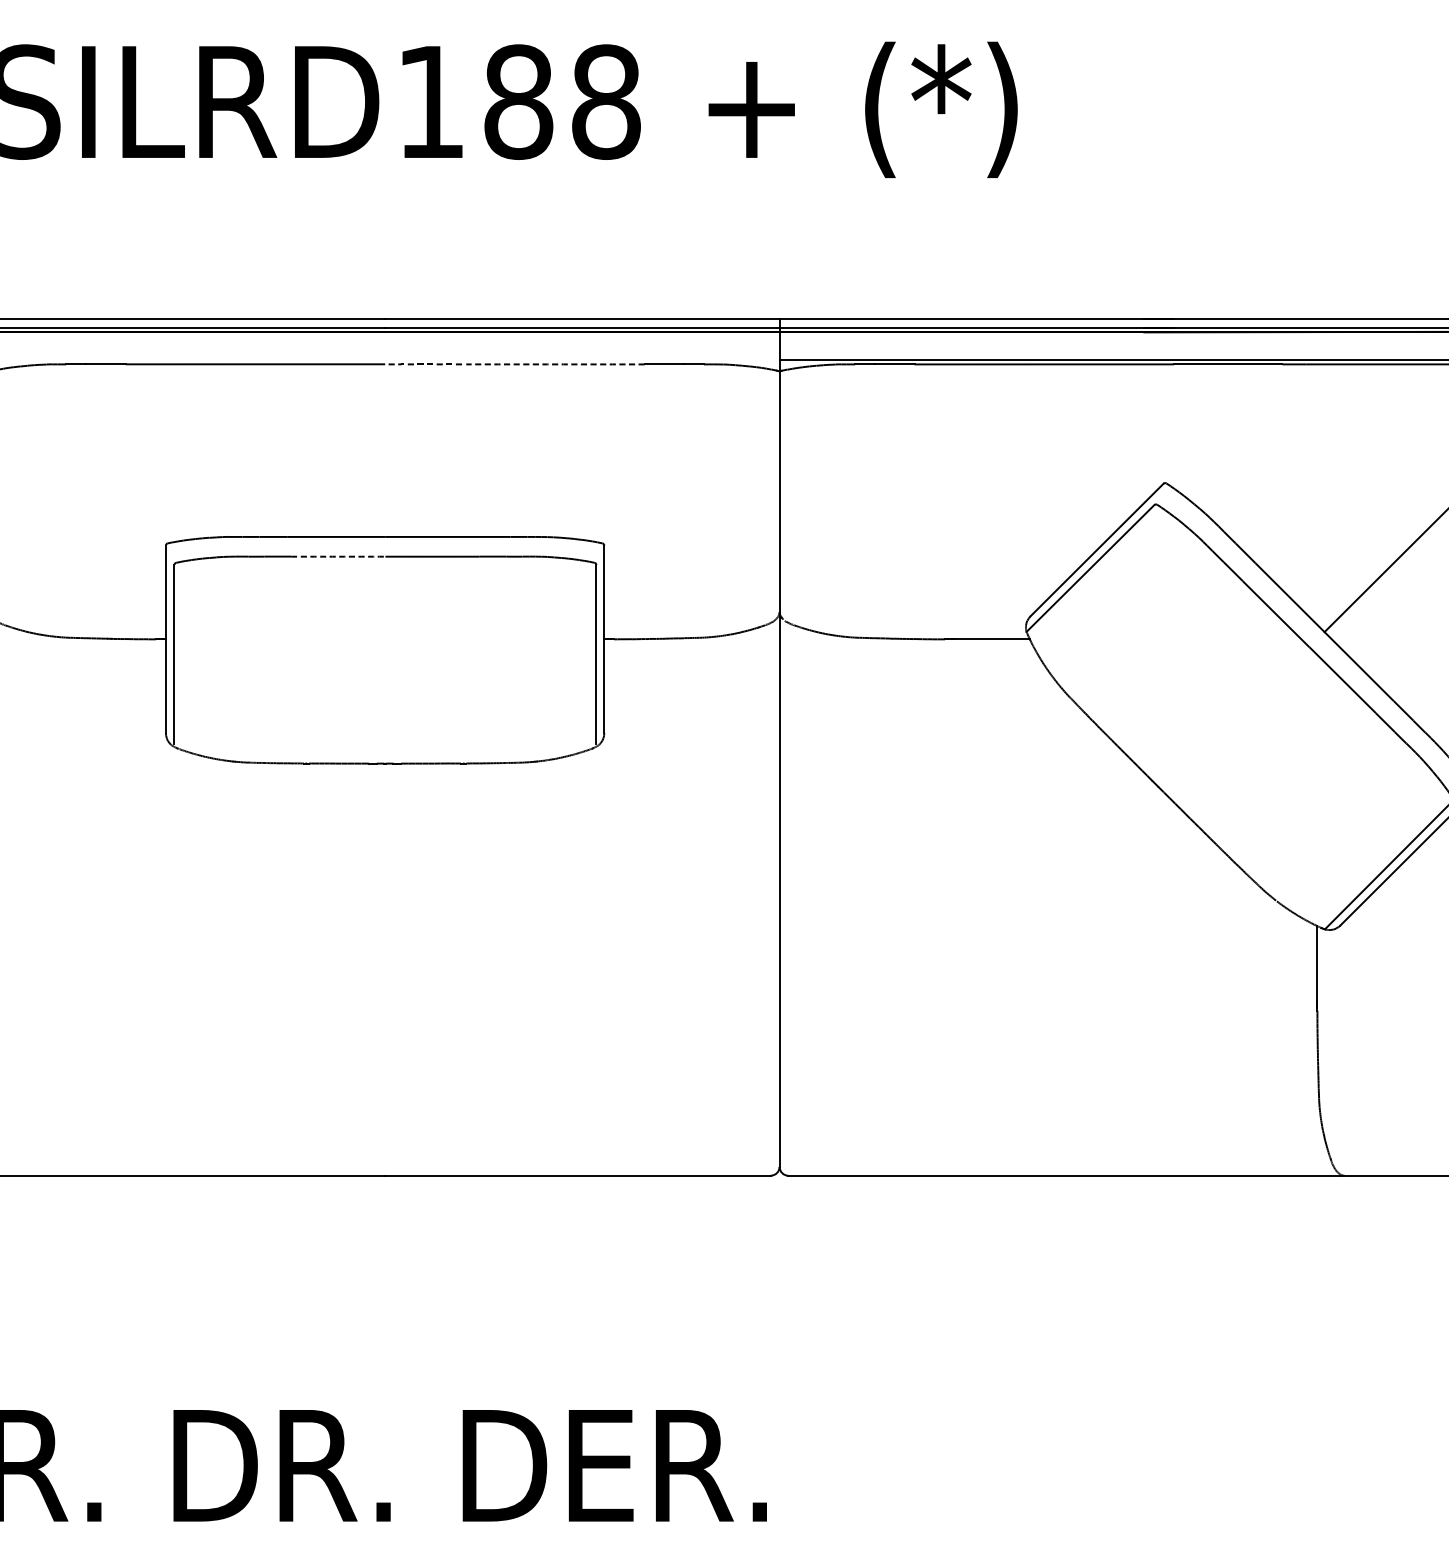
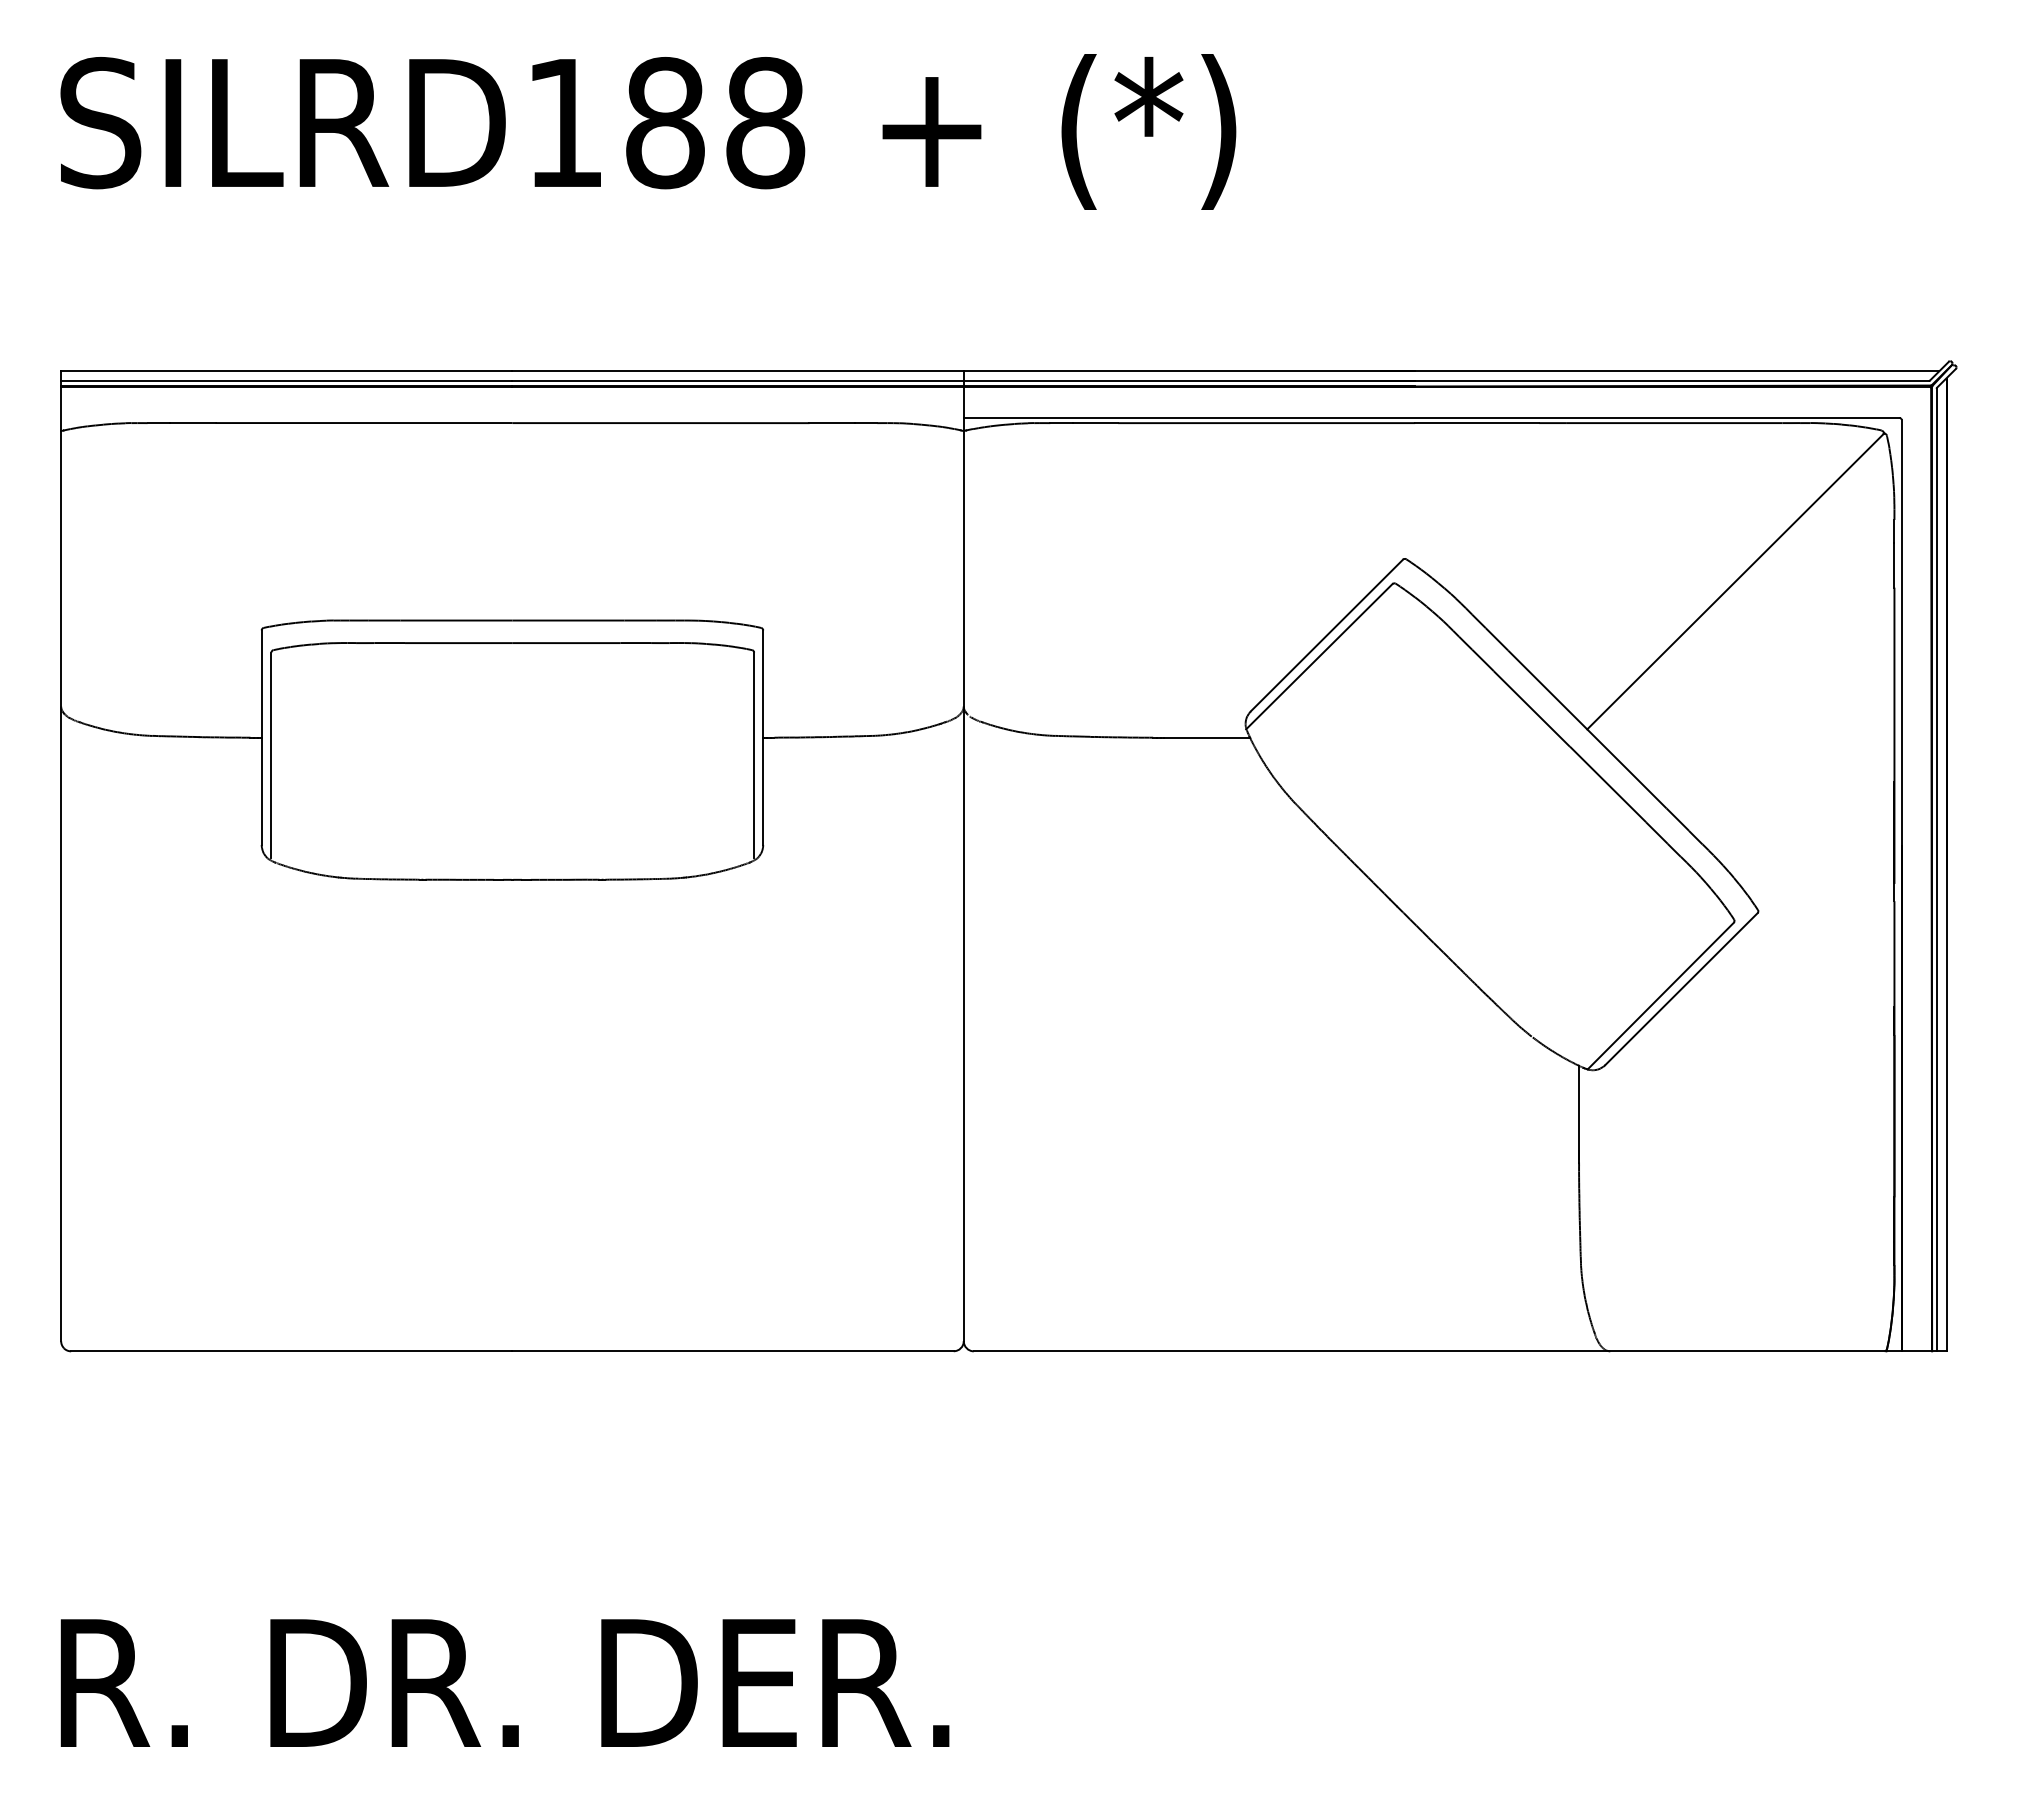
arc: (514, 364) -> (660, 423), dashed -> solid
arc: (337, 557) -> (458, 643), dashed -> solid

